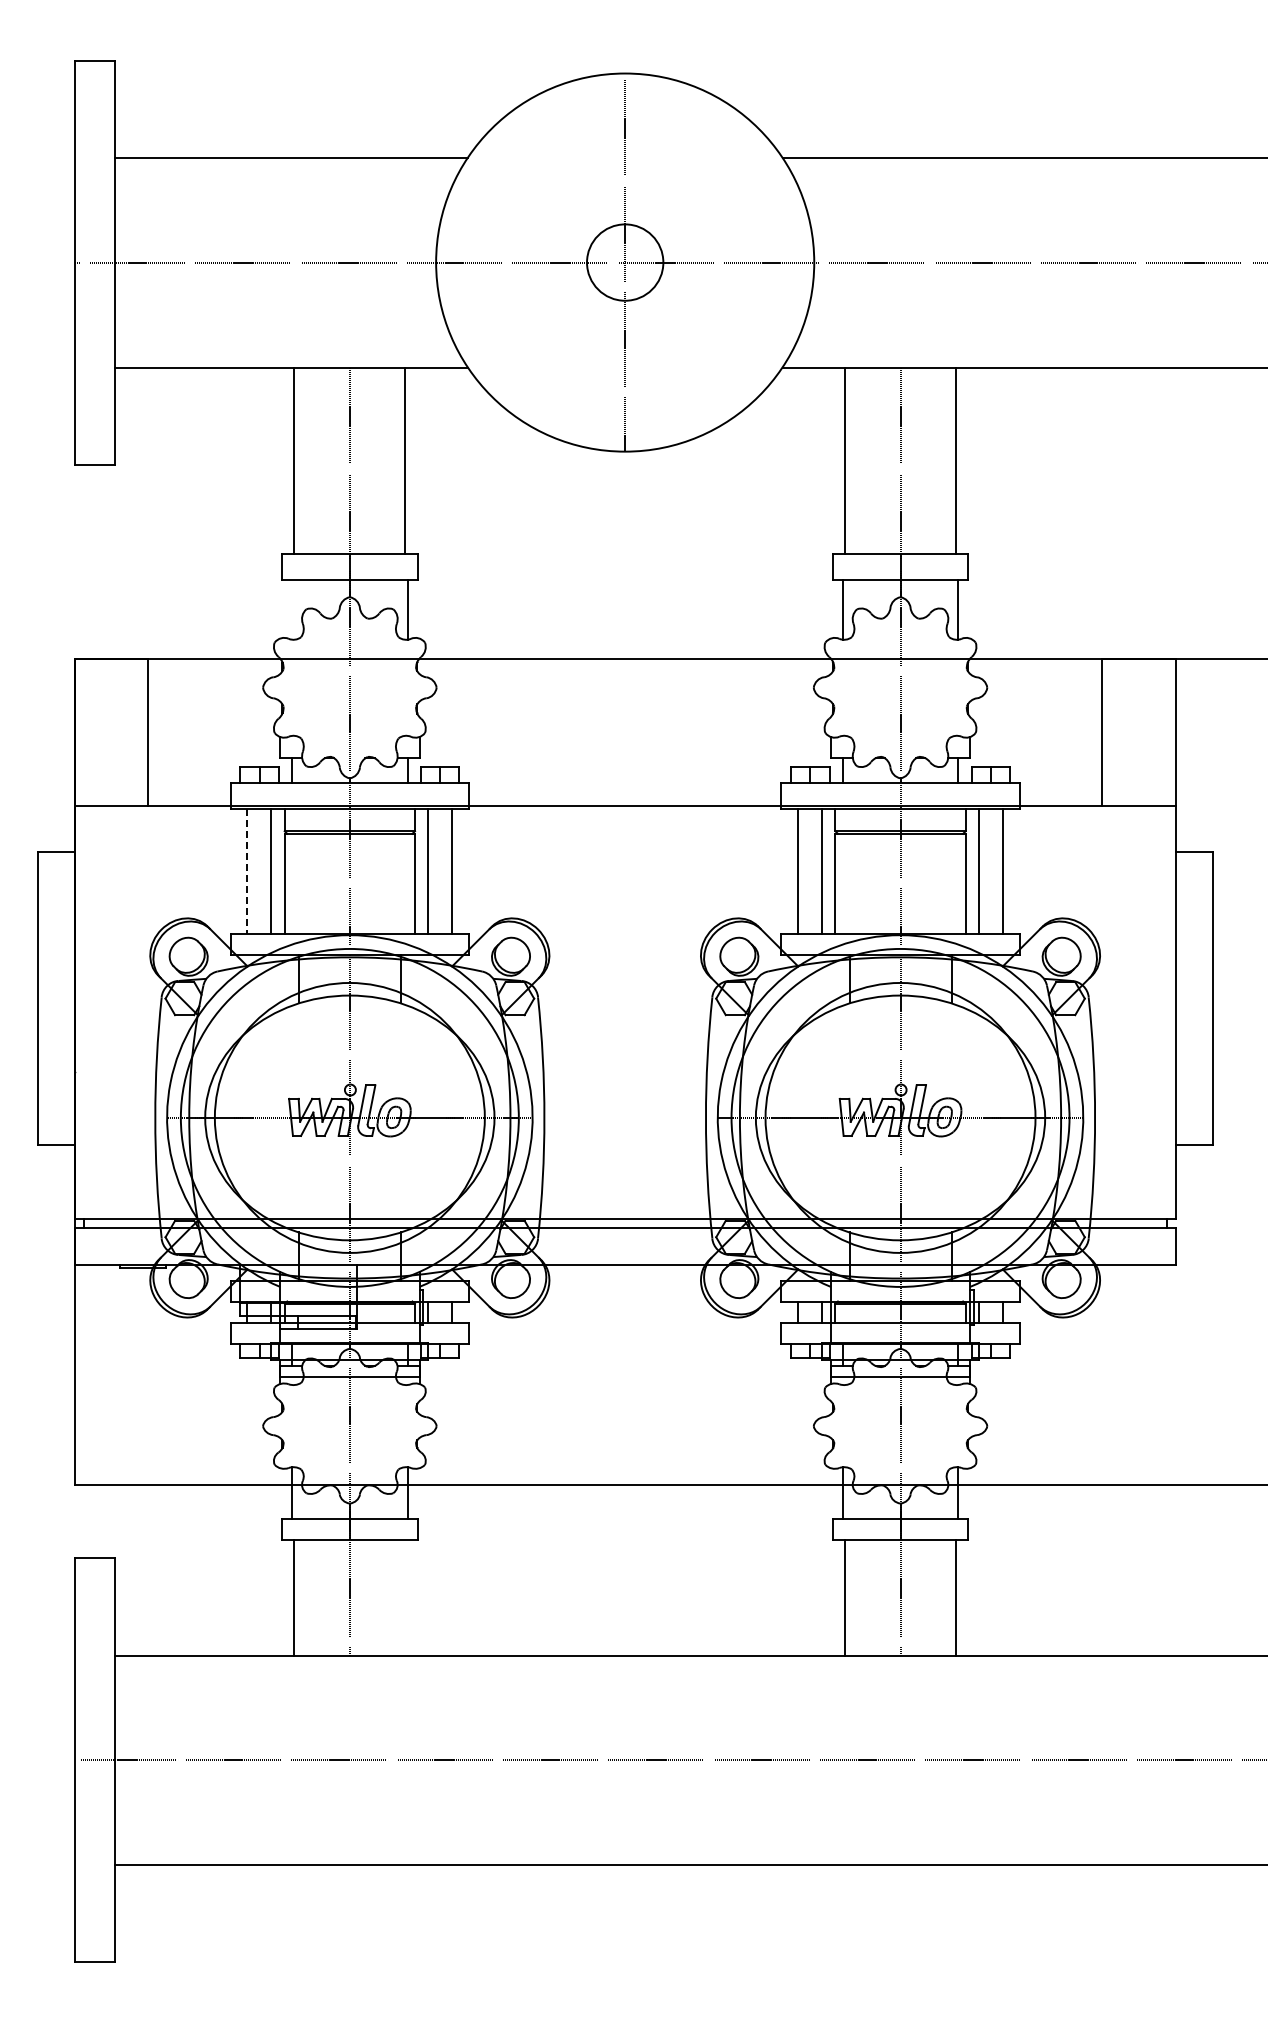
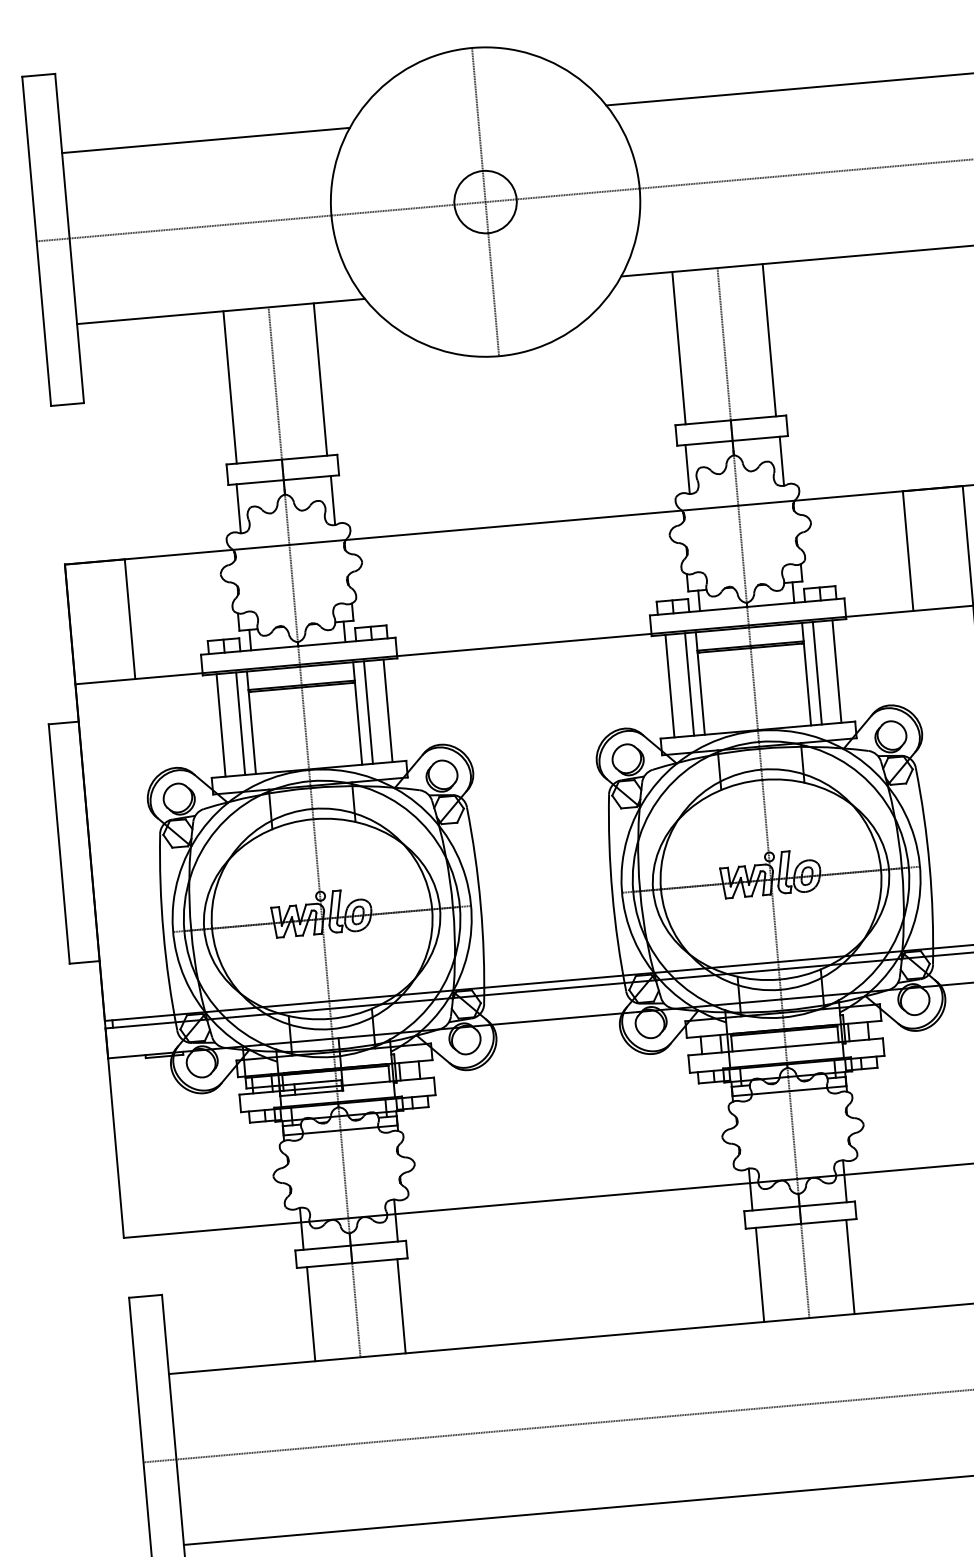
line: (292, 609) -> (239, 508), added
line: (247, 871) -> (221, 725), dashed -> solid
line: (405, 1597) -> (401, 1305), added

